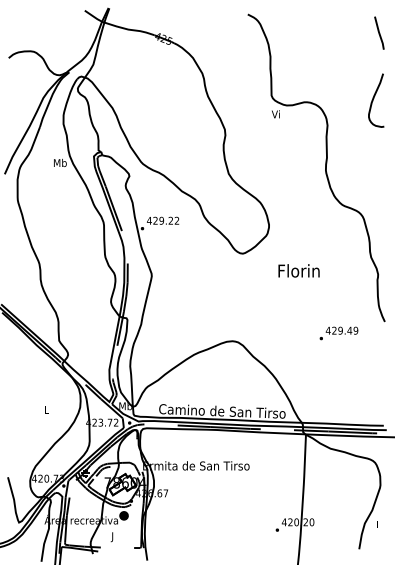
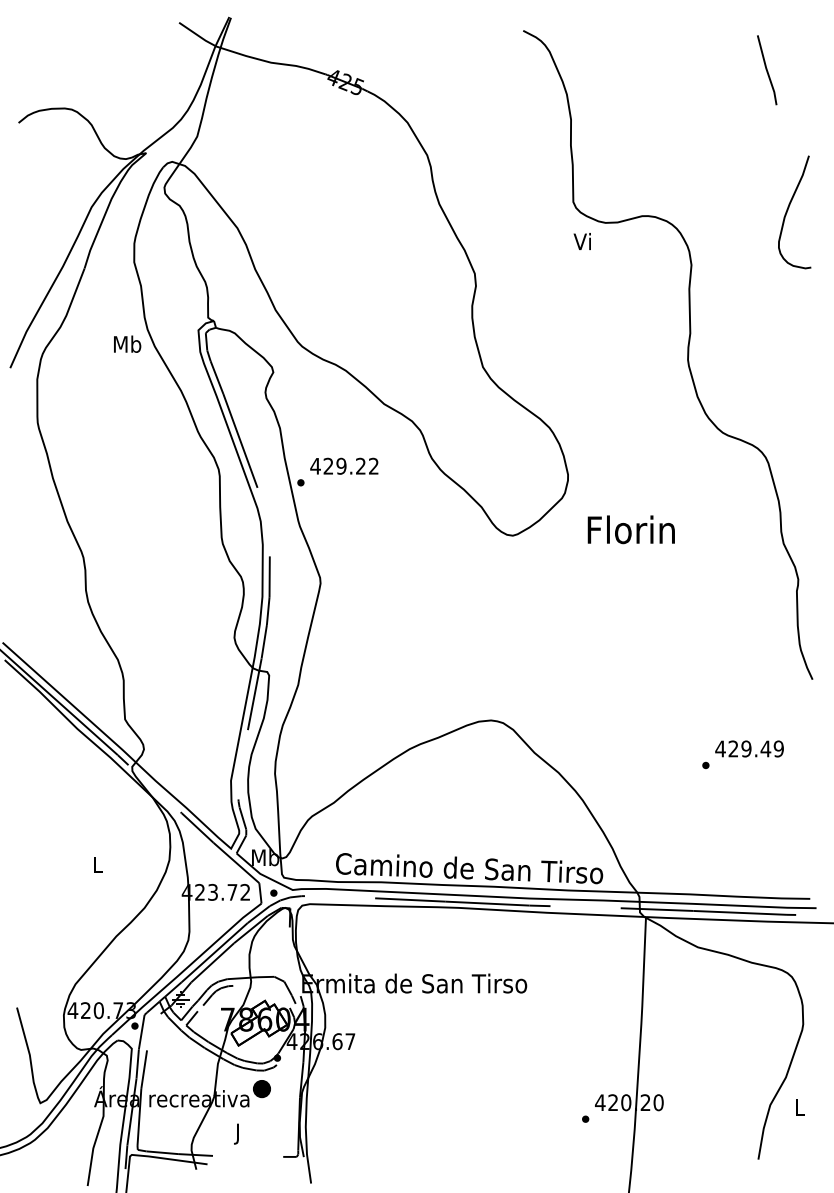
line: (379, 32) -> (767, 68), moved
text: (298, 270) -> (630, 528), moved
text: (338, 333) -> (742, 754), moved

